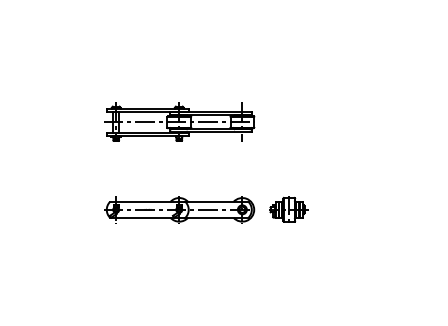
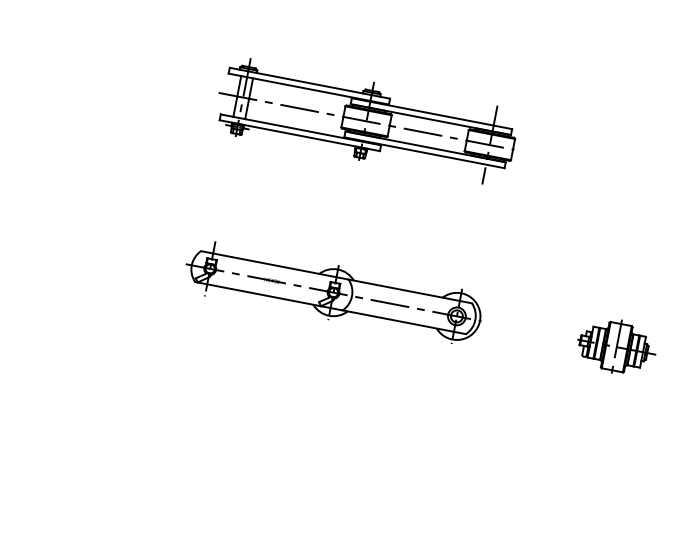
part: (288, 209) -> (615, 346), moved

